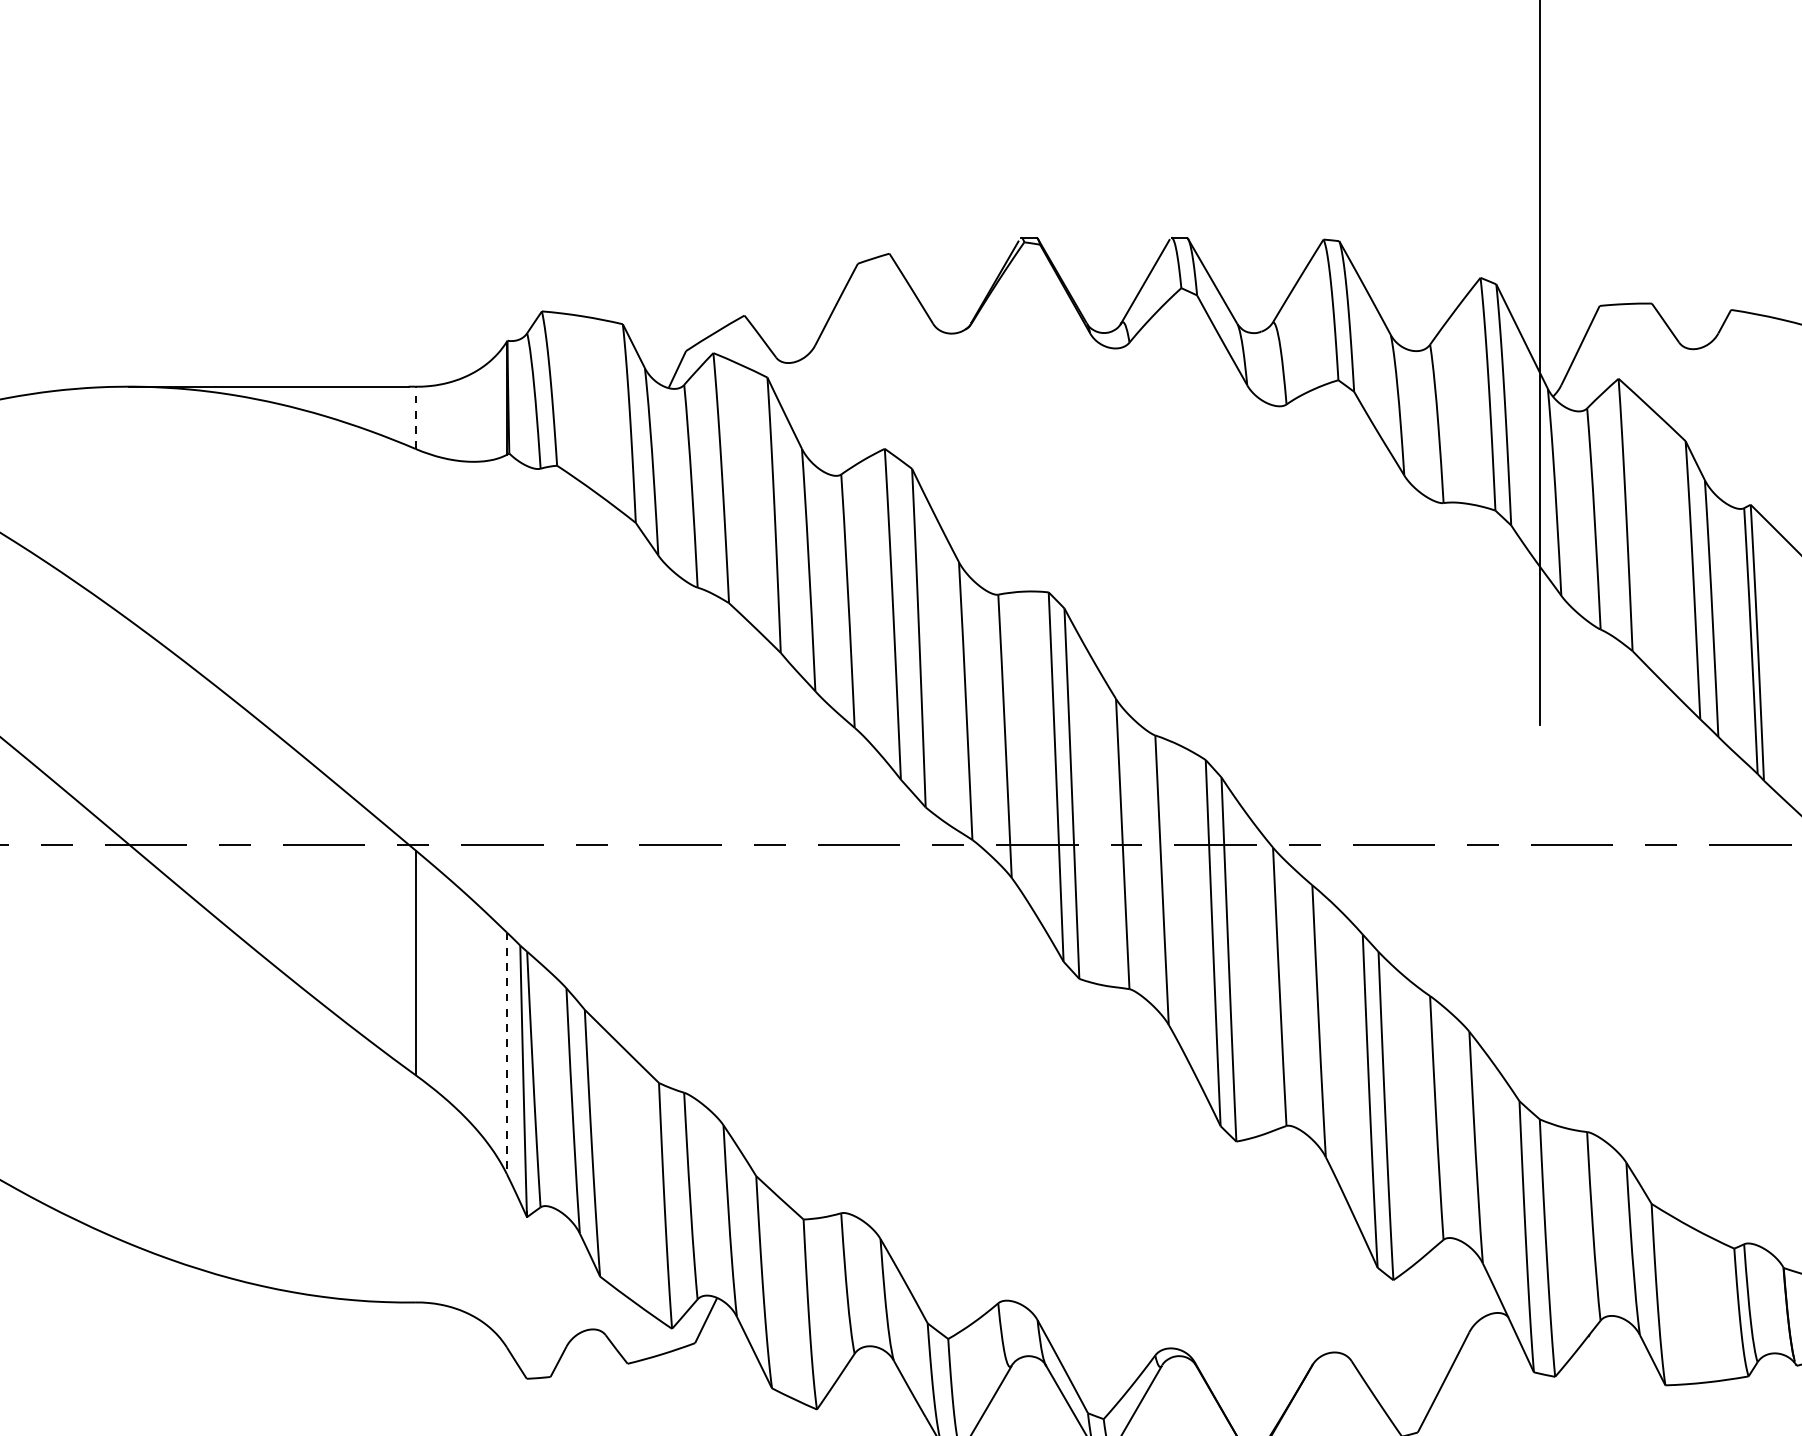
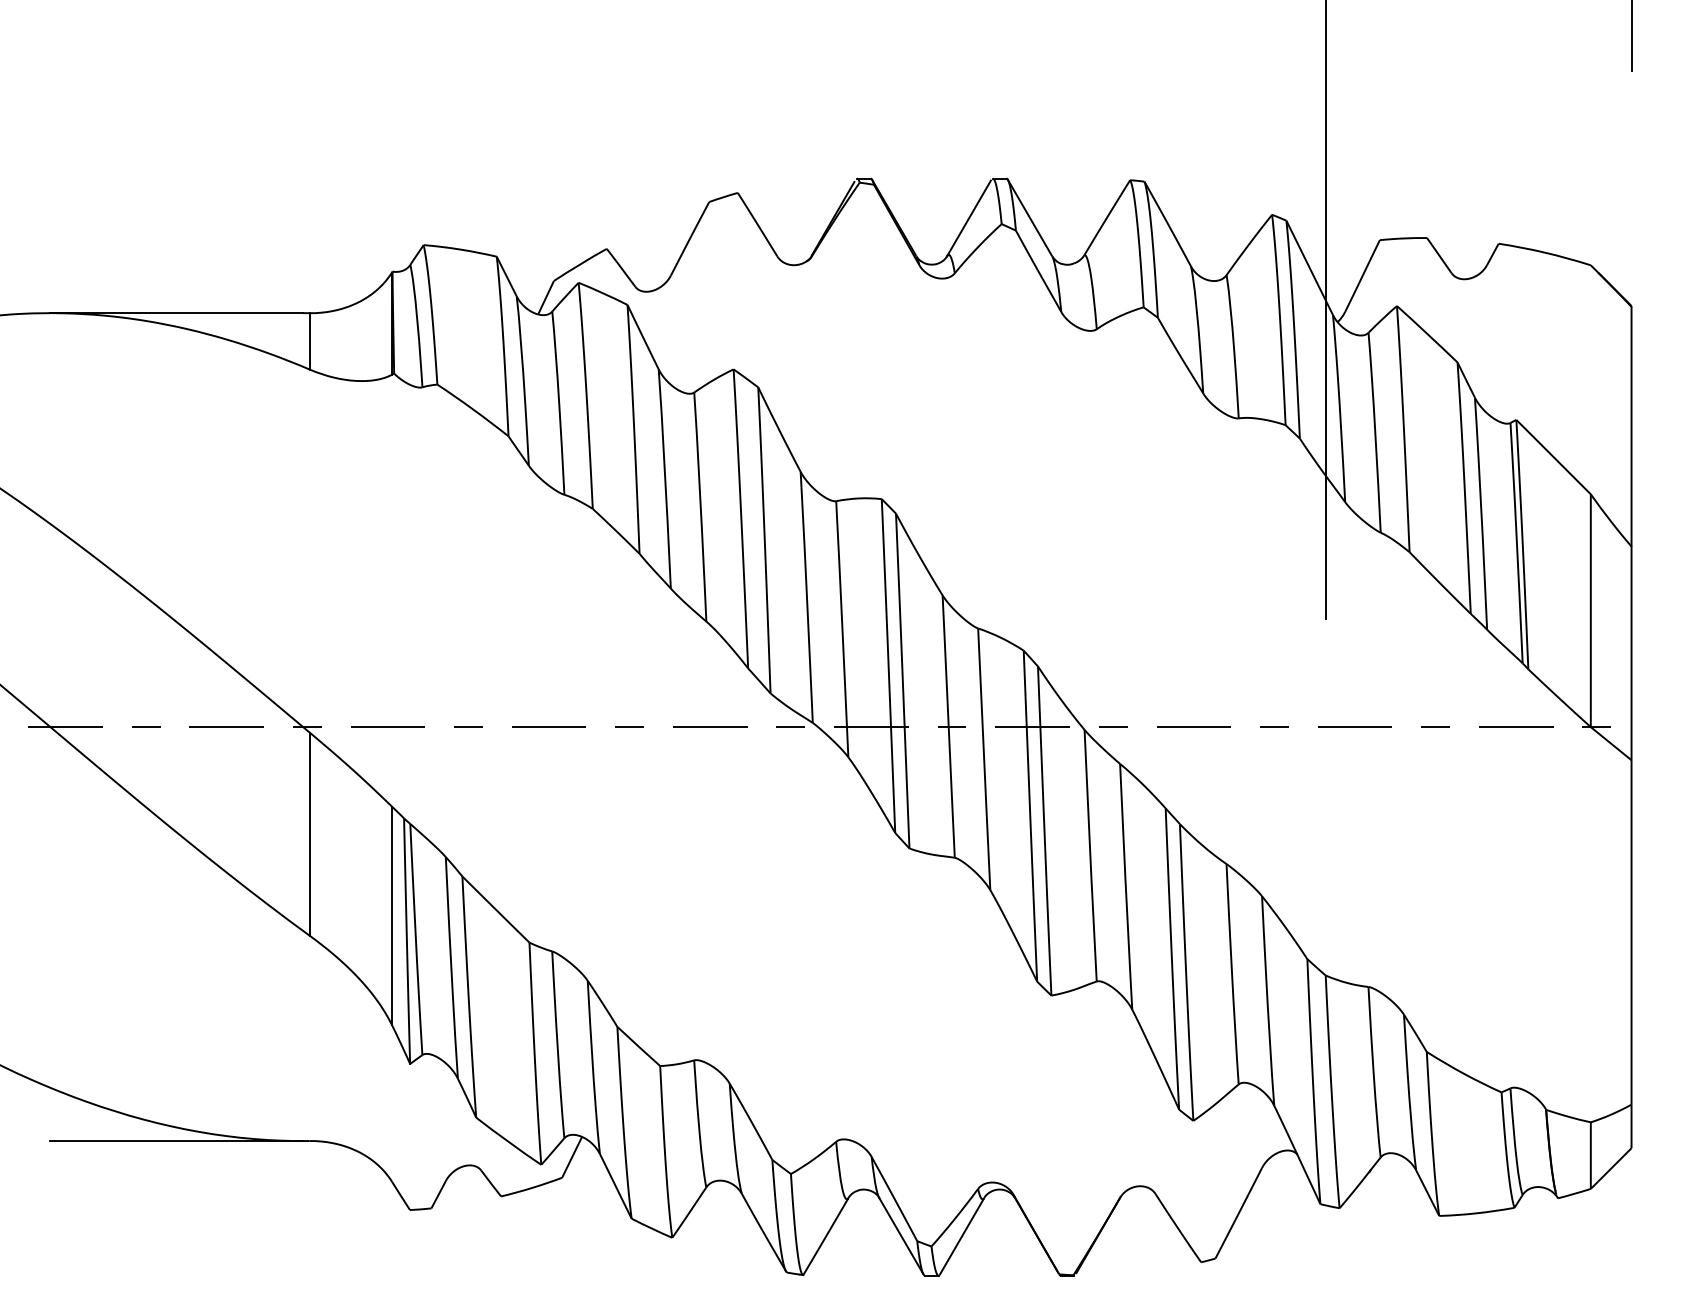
line: (415, 416) -> (309, 340), dashed -> solid
line: (506, 1054) -> (391, 916), dashed -> solid
line: (268, 1302) -> (176, 1141), added

